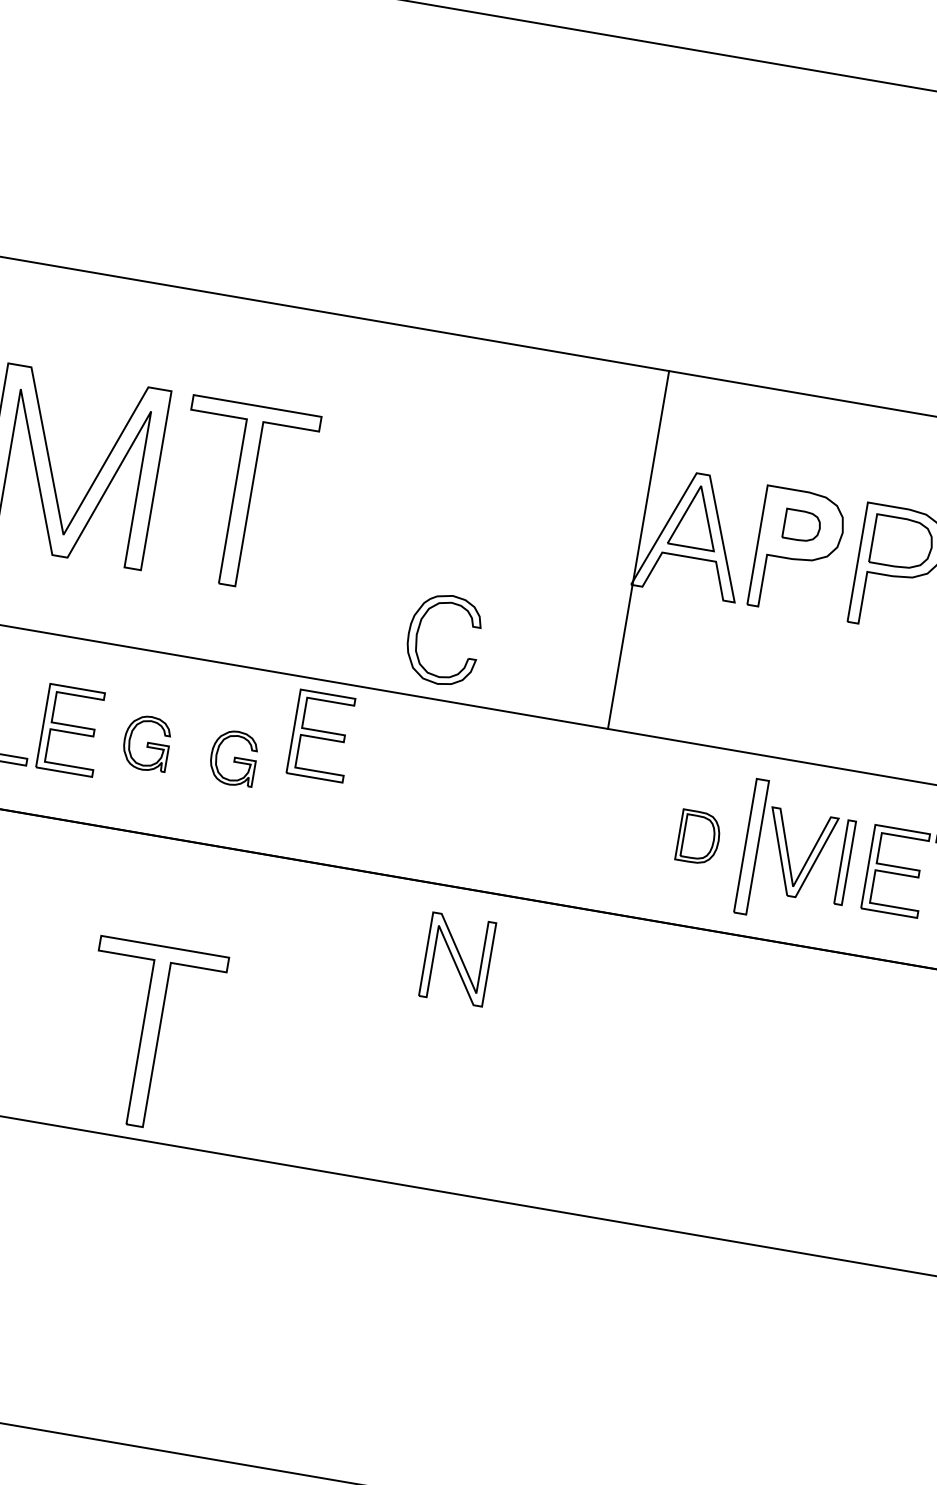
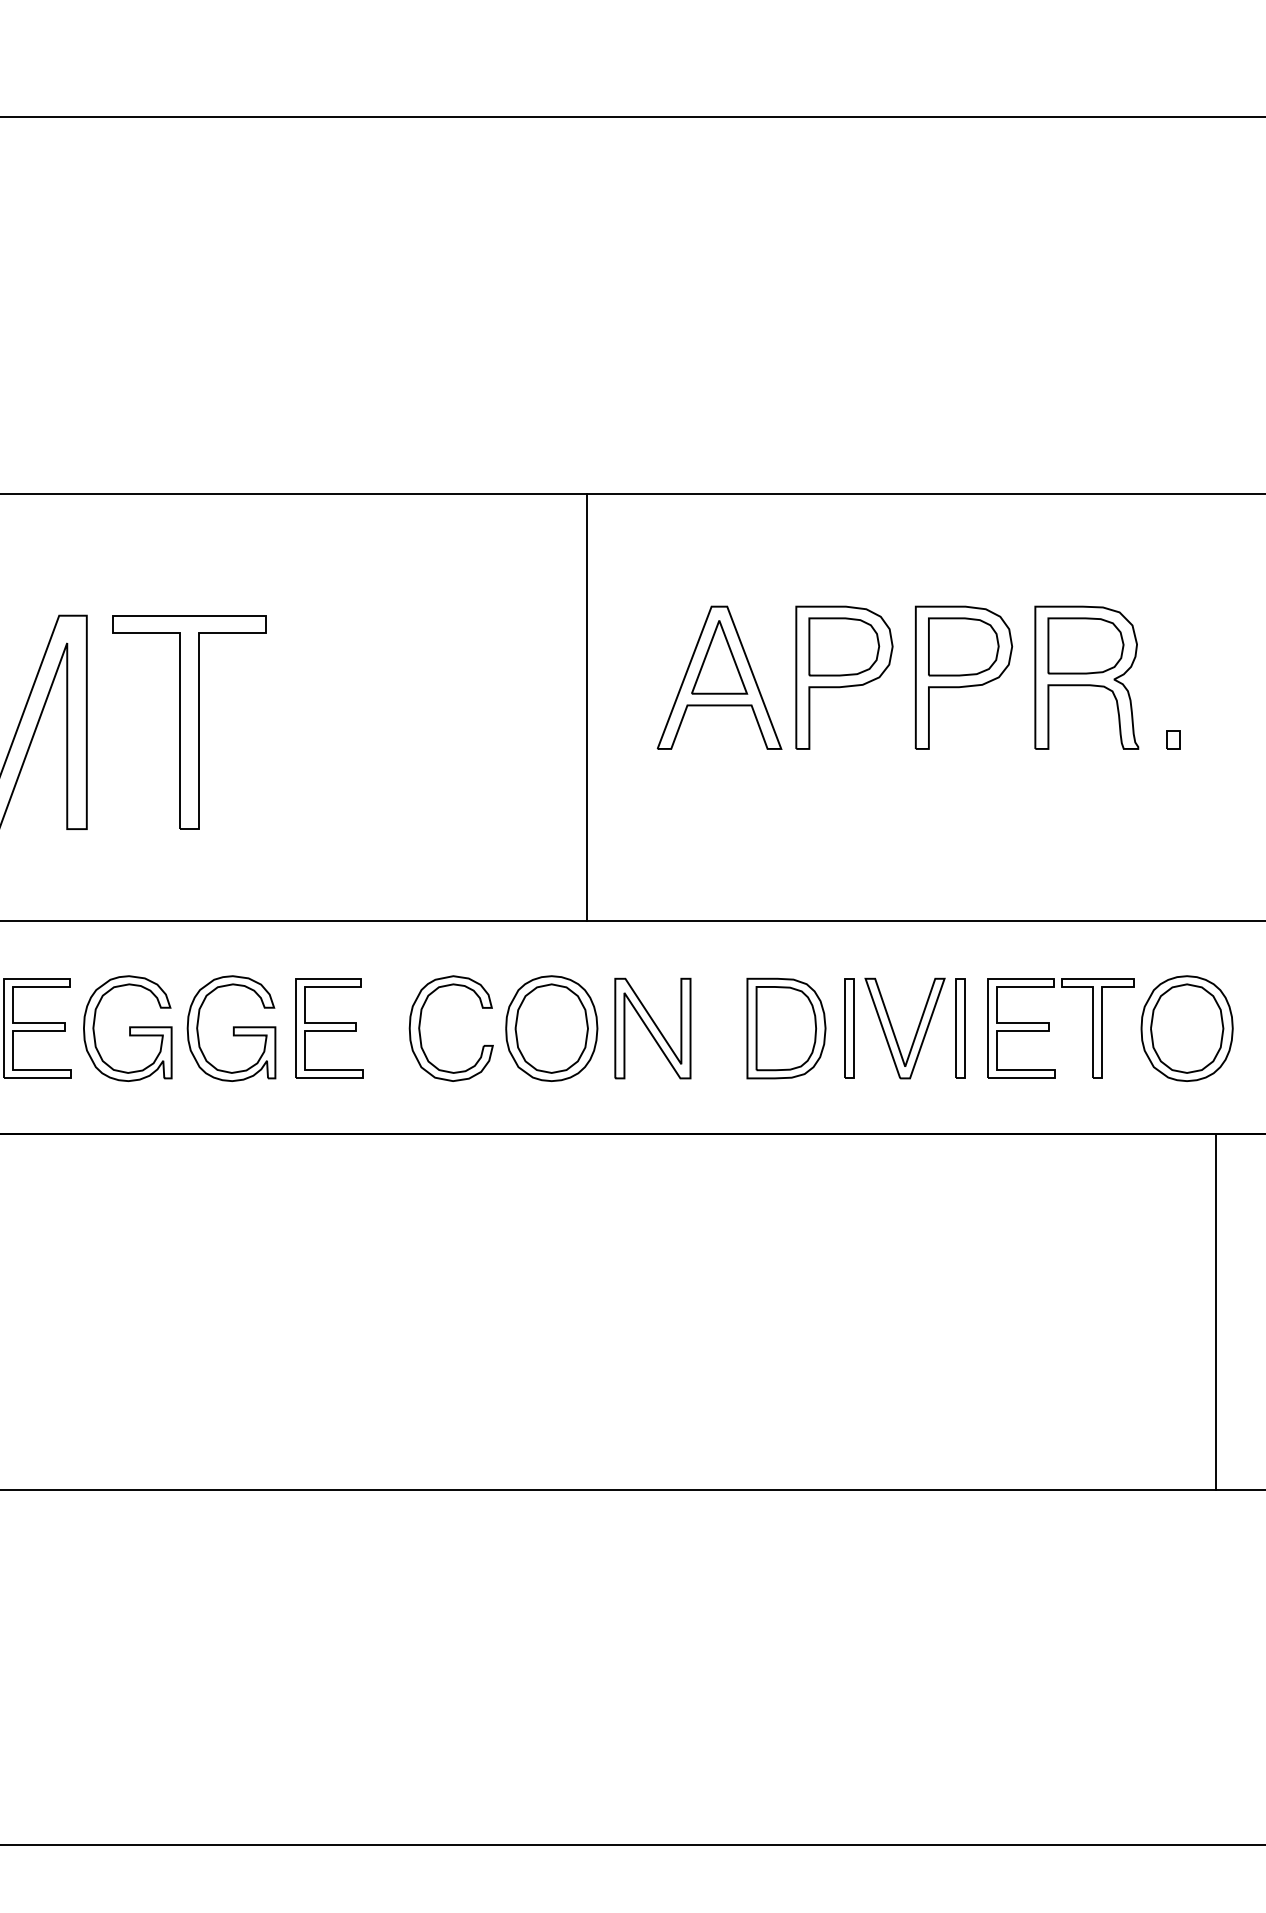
part: (802, 525) -> (844, 646), size x1.67
line: (638, 549) -> (587, 706), moved
part: (417, 635) -> (420, 1028), moved
part: (322, 736) -> (329, 1028), moved
part: (146, 743) -> (127, 1028), size x1.67
part: (233, 758) -> (231, 1028), size x1.67
part: (502, 803) -> (551, 1028), added
part: (699, 837) -> (786, 1028), size x1.67
part: (751, 846) -> (849, 1028), size x0.62
part: (457, 959) -> (652, 1028), moved
part: (149, 1036) -> (189, 1367), removed

